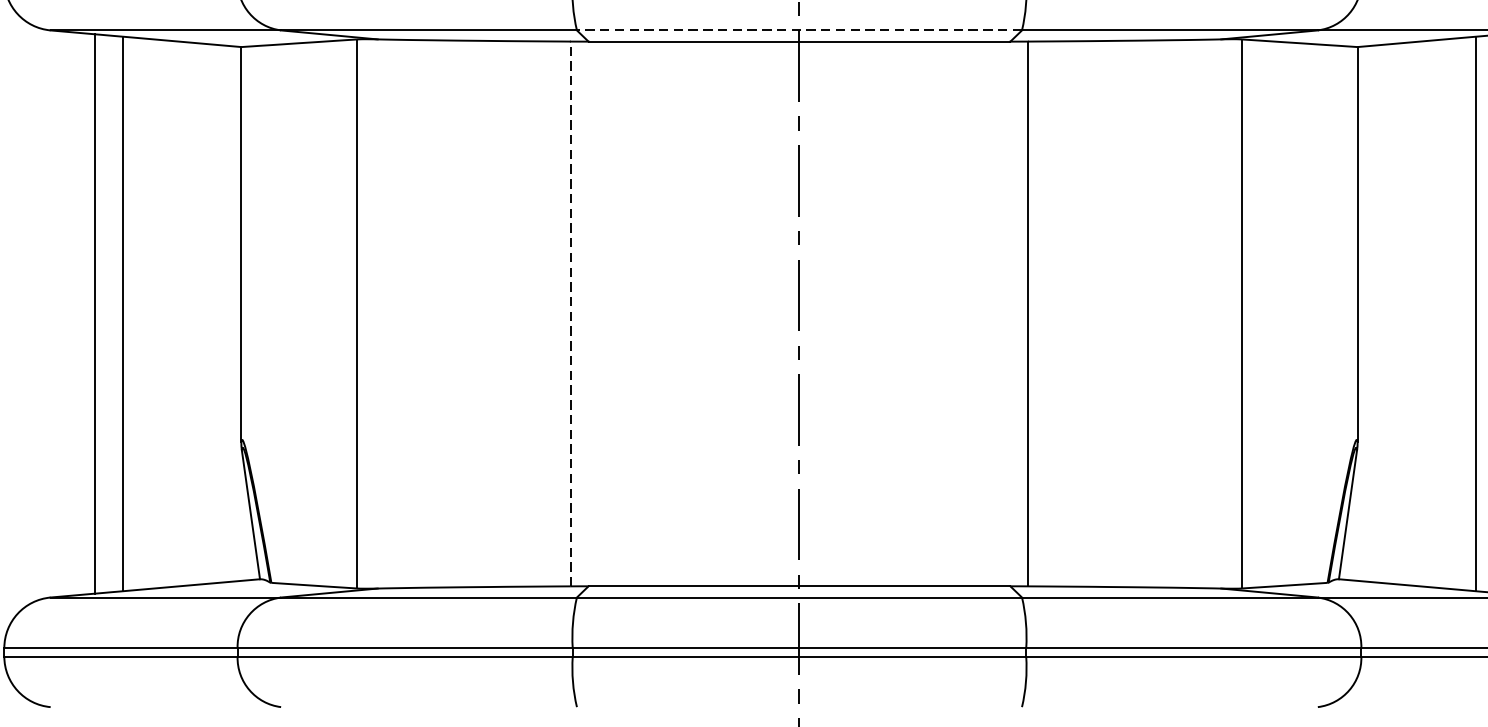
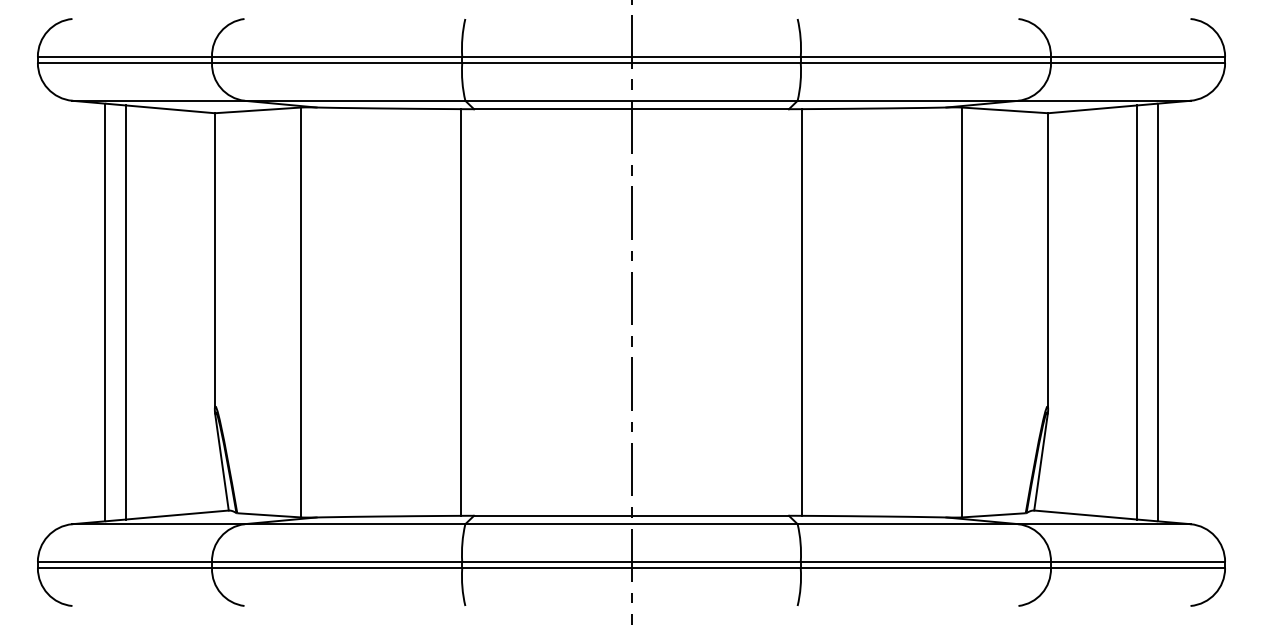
line: (799, 30) -> (631, 100), dashed -> solid
line: (570, 313) -> (460, 312), dashed -> solid

